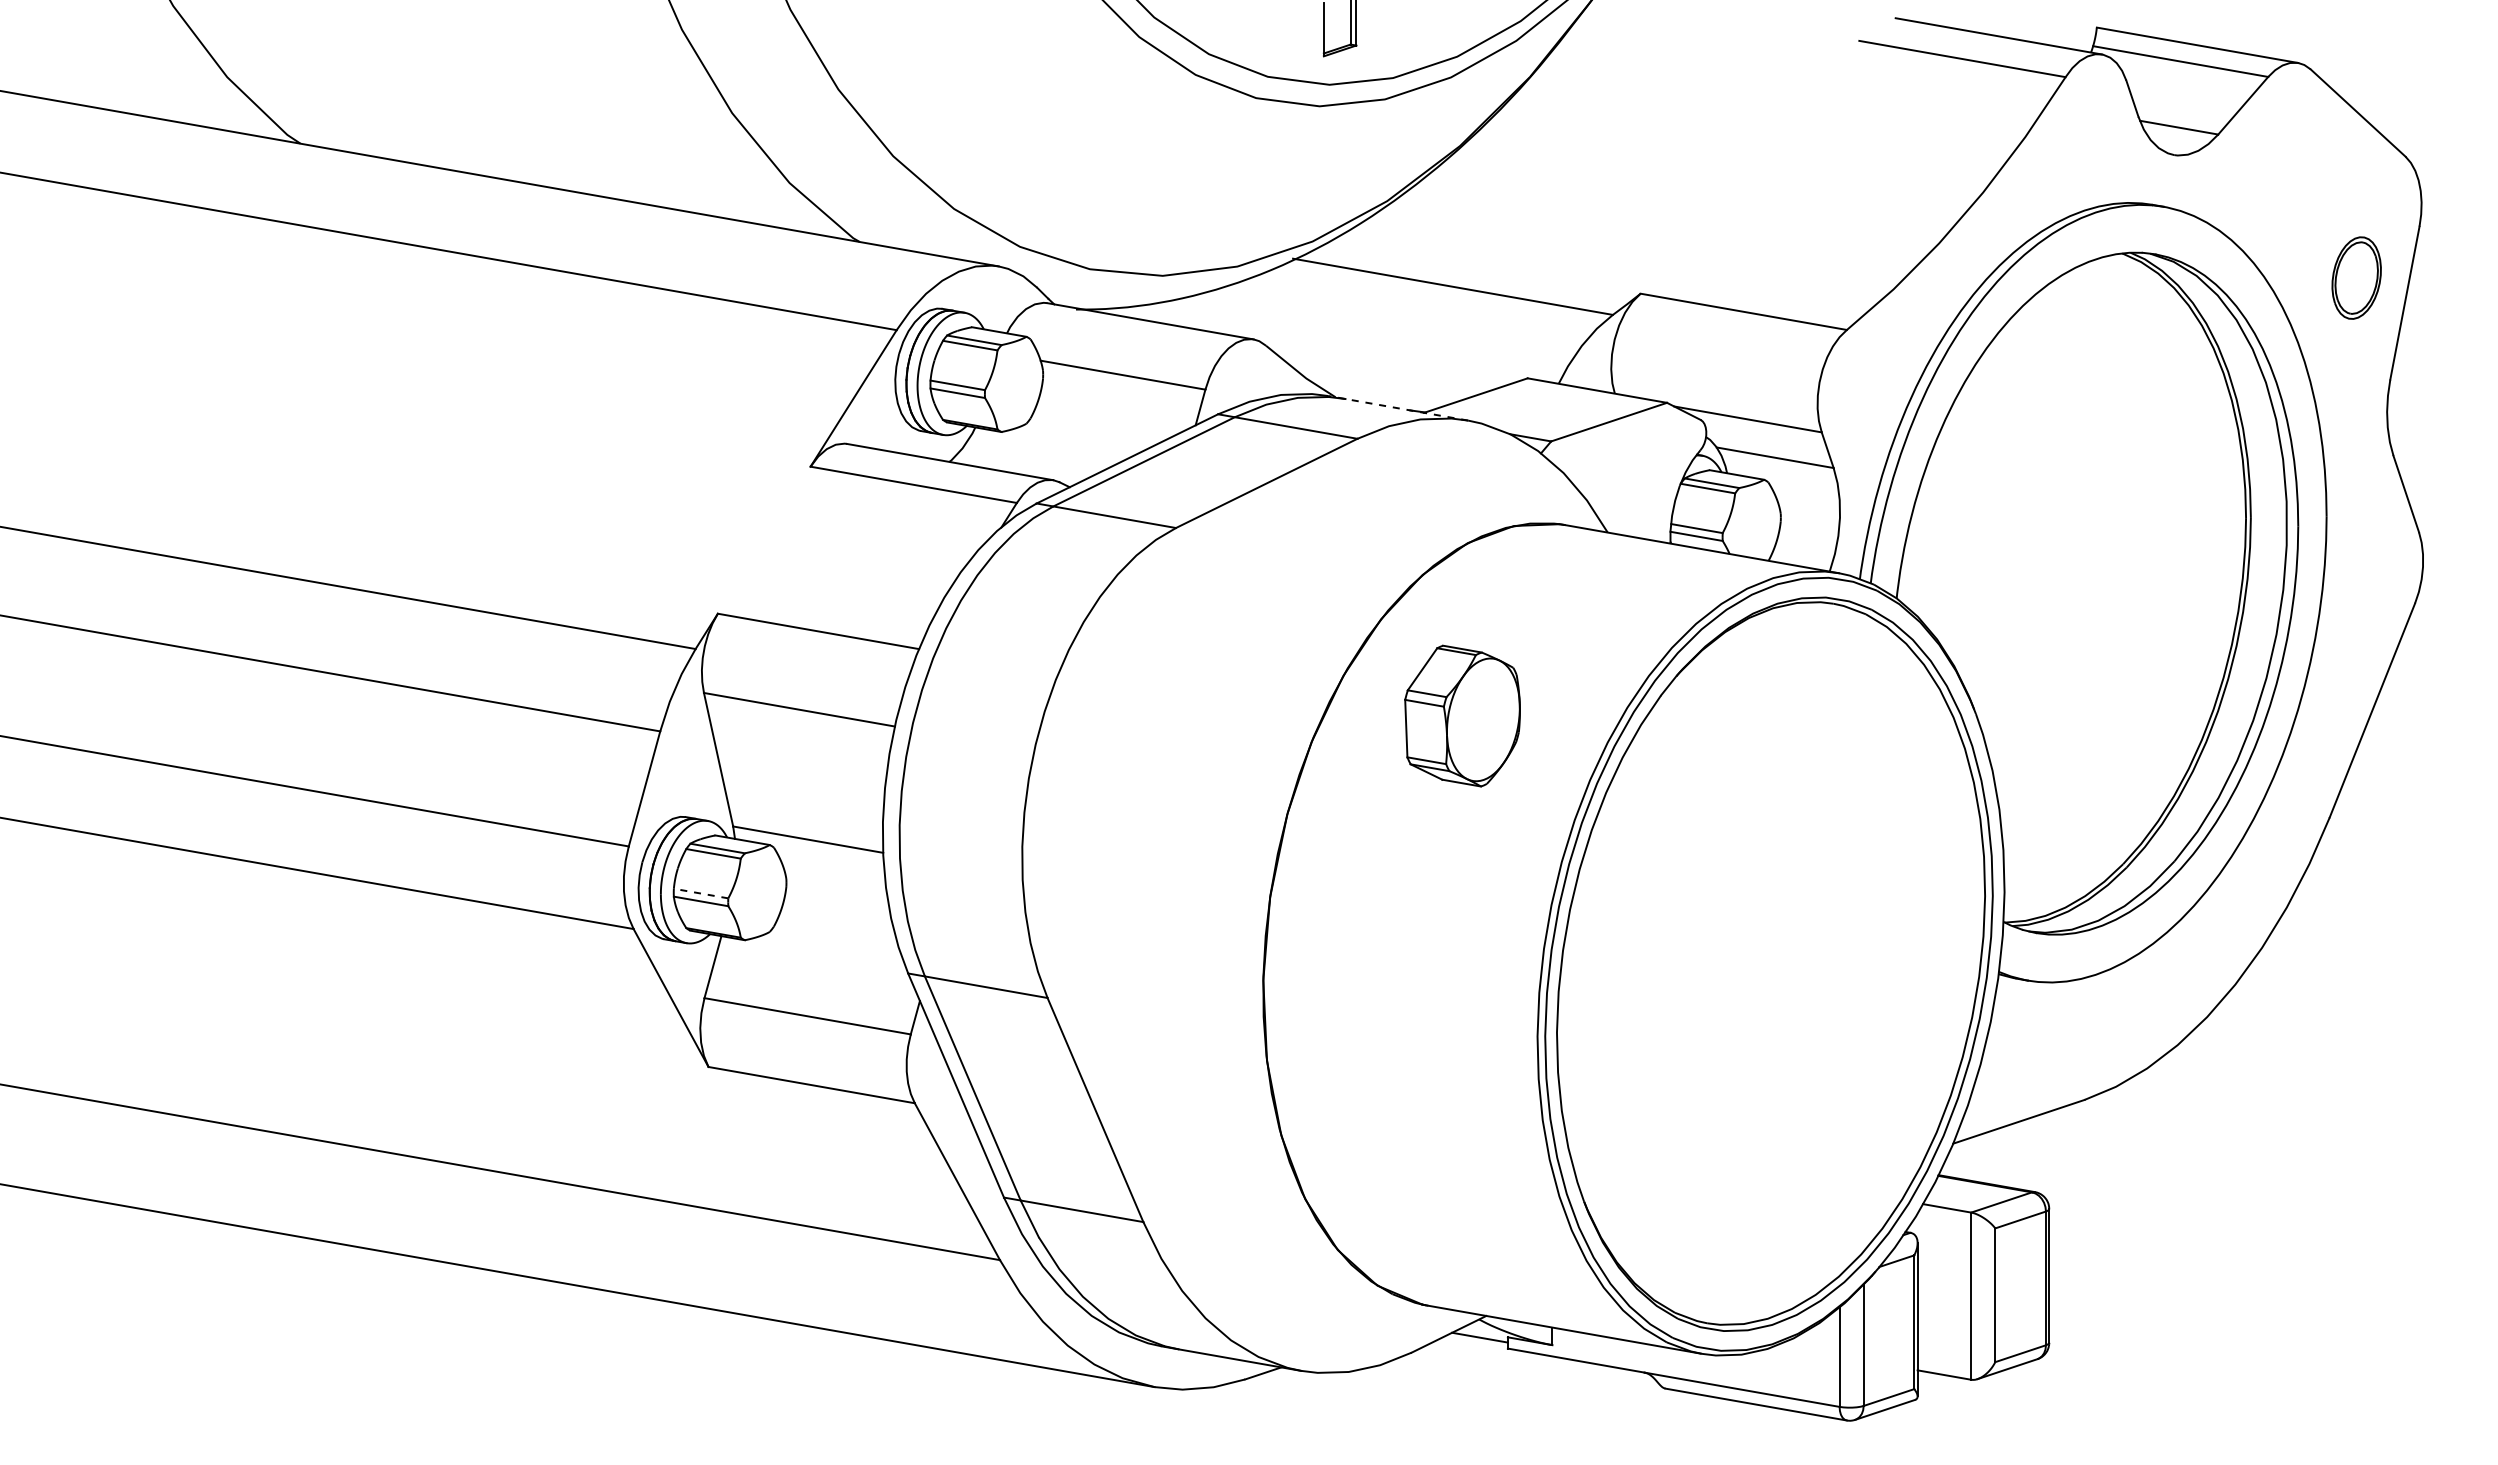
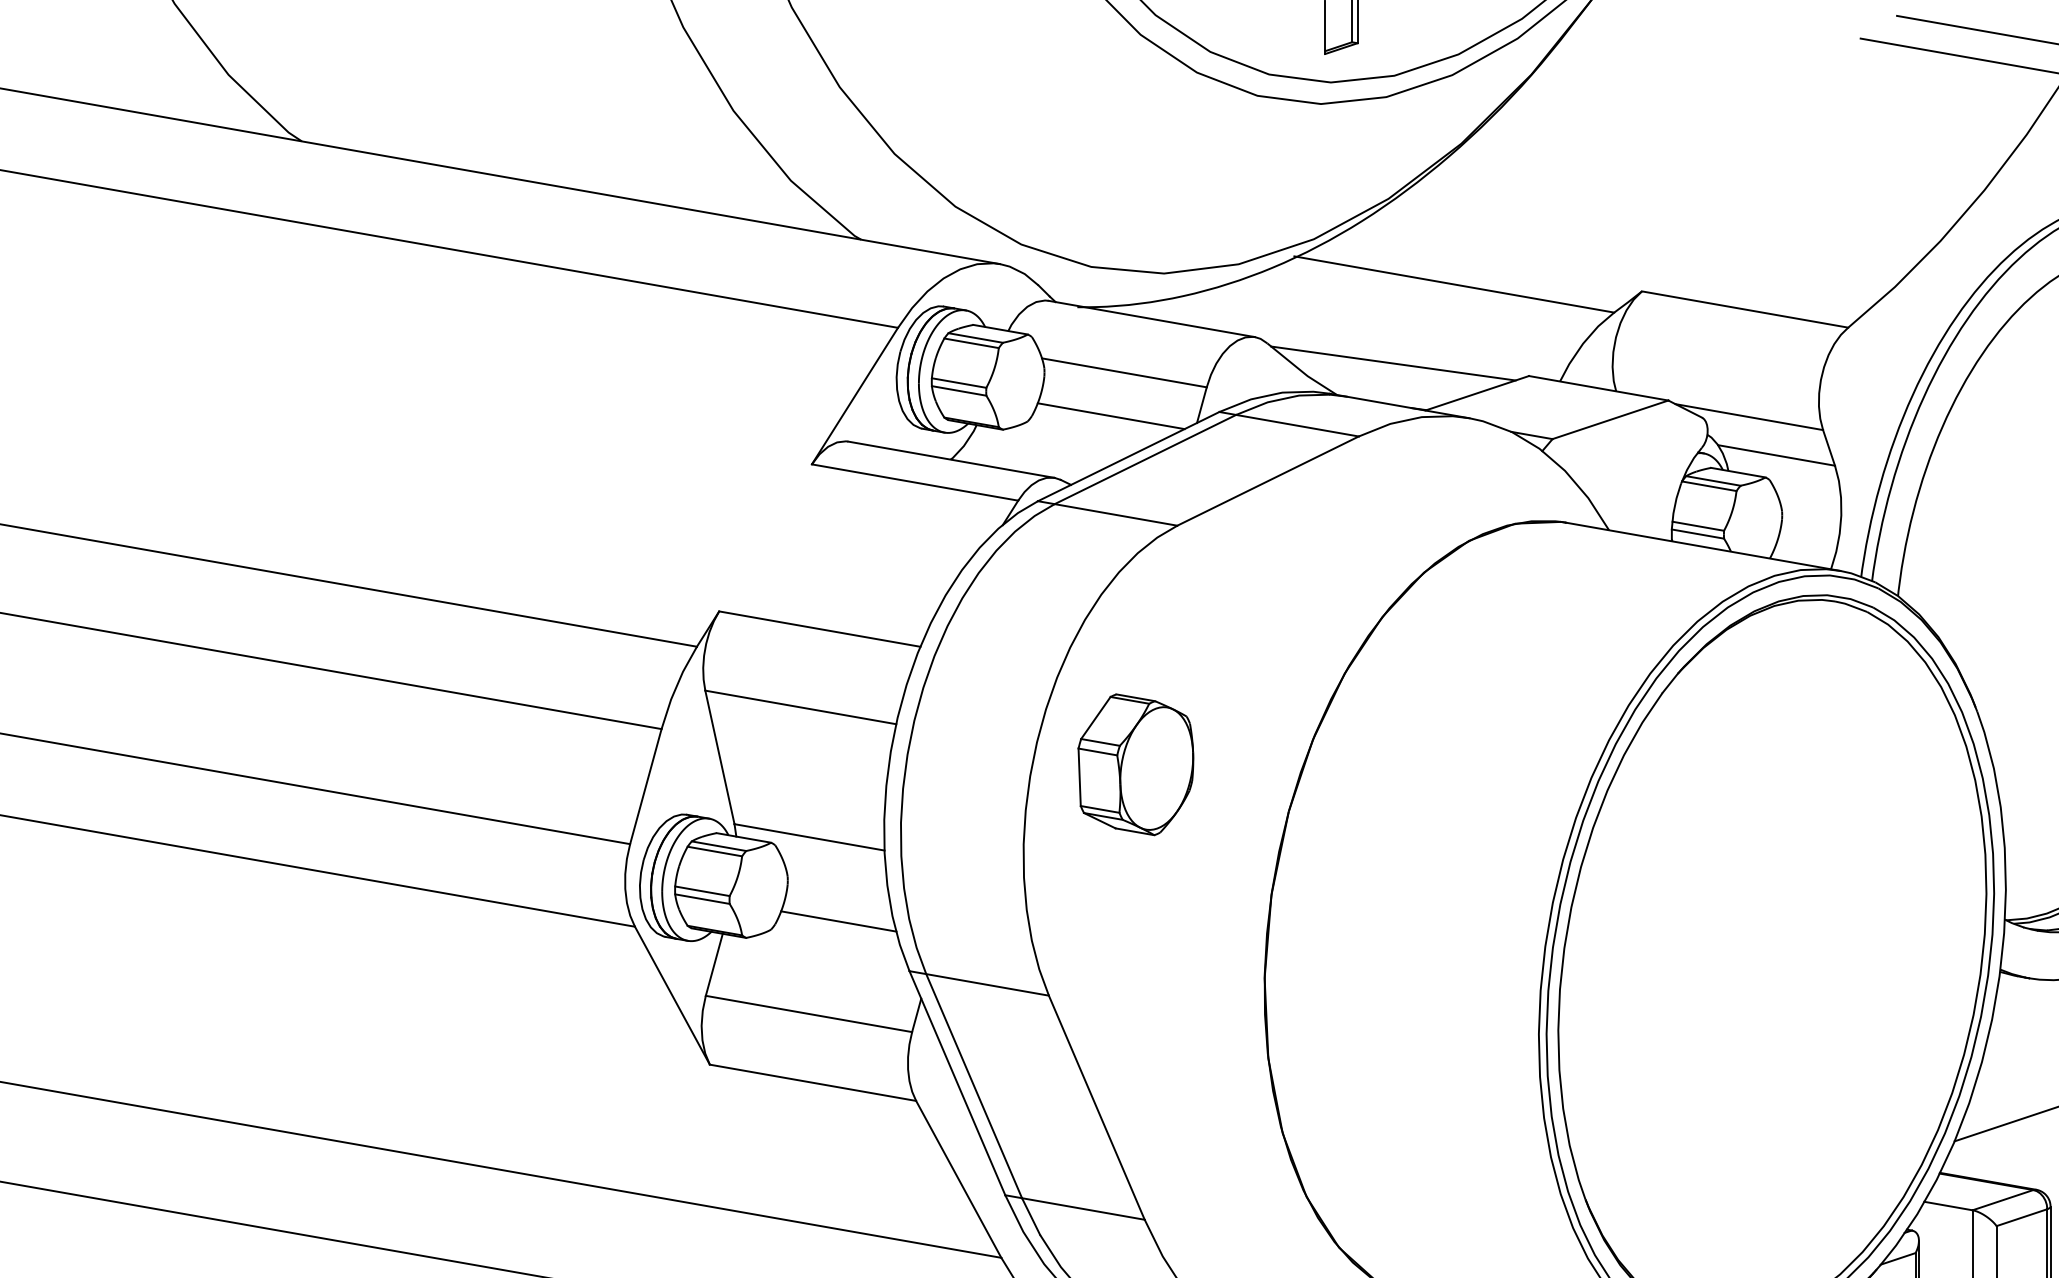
line: (1391, 365) -> (1392, 363), added
line: (1398, 408) -> (1399, 406), dashed -> solid
line: (1109, 418) -> (1110, 416), added
part: (1462, 715) -> (1135, 764), moved
line: (701, 893) -> (702, 891), dashed -> solid
line: (837, 923) -> (838, 921), added

